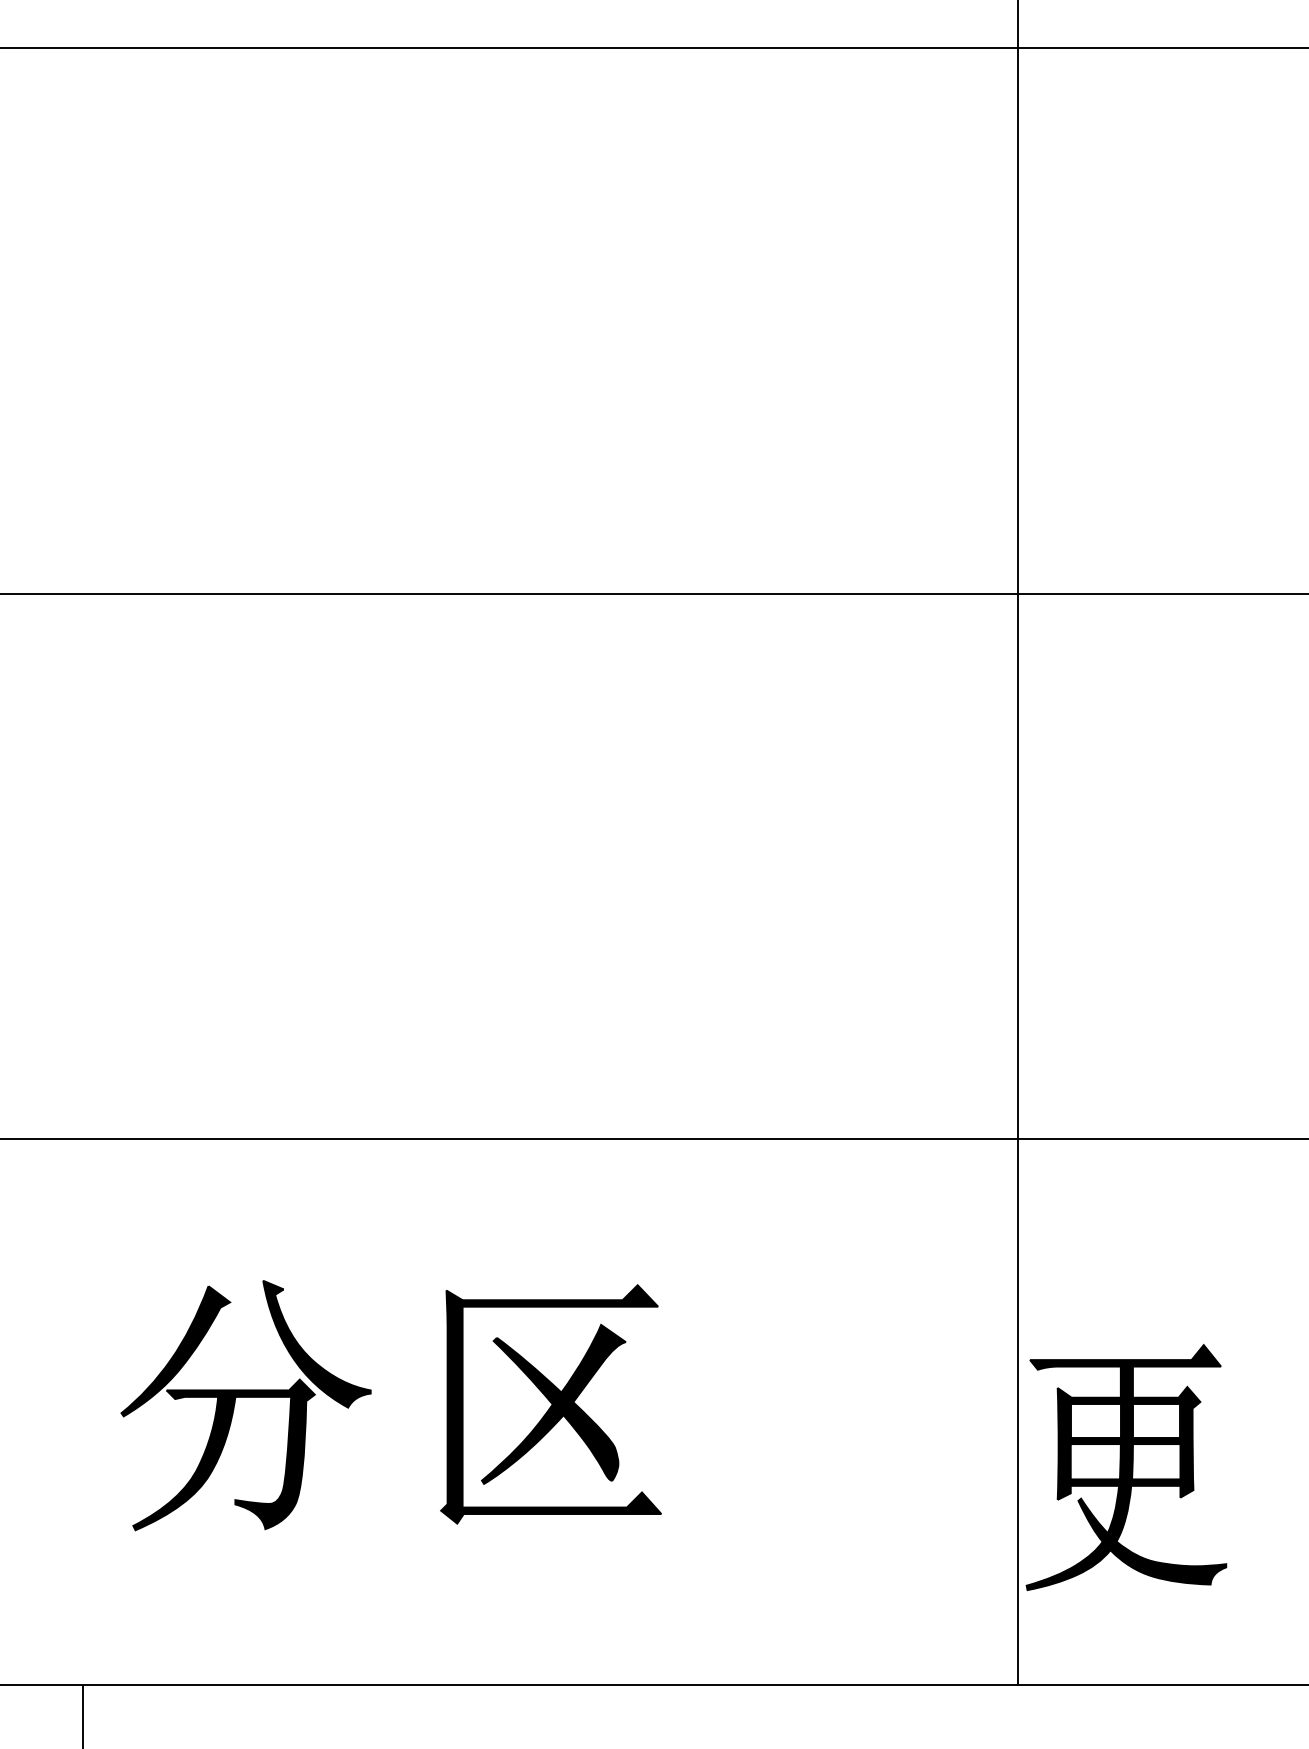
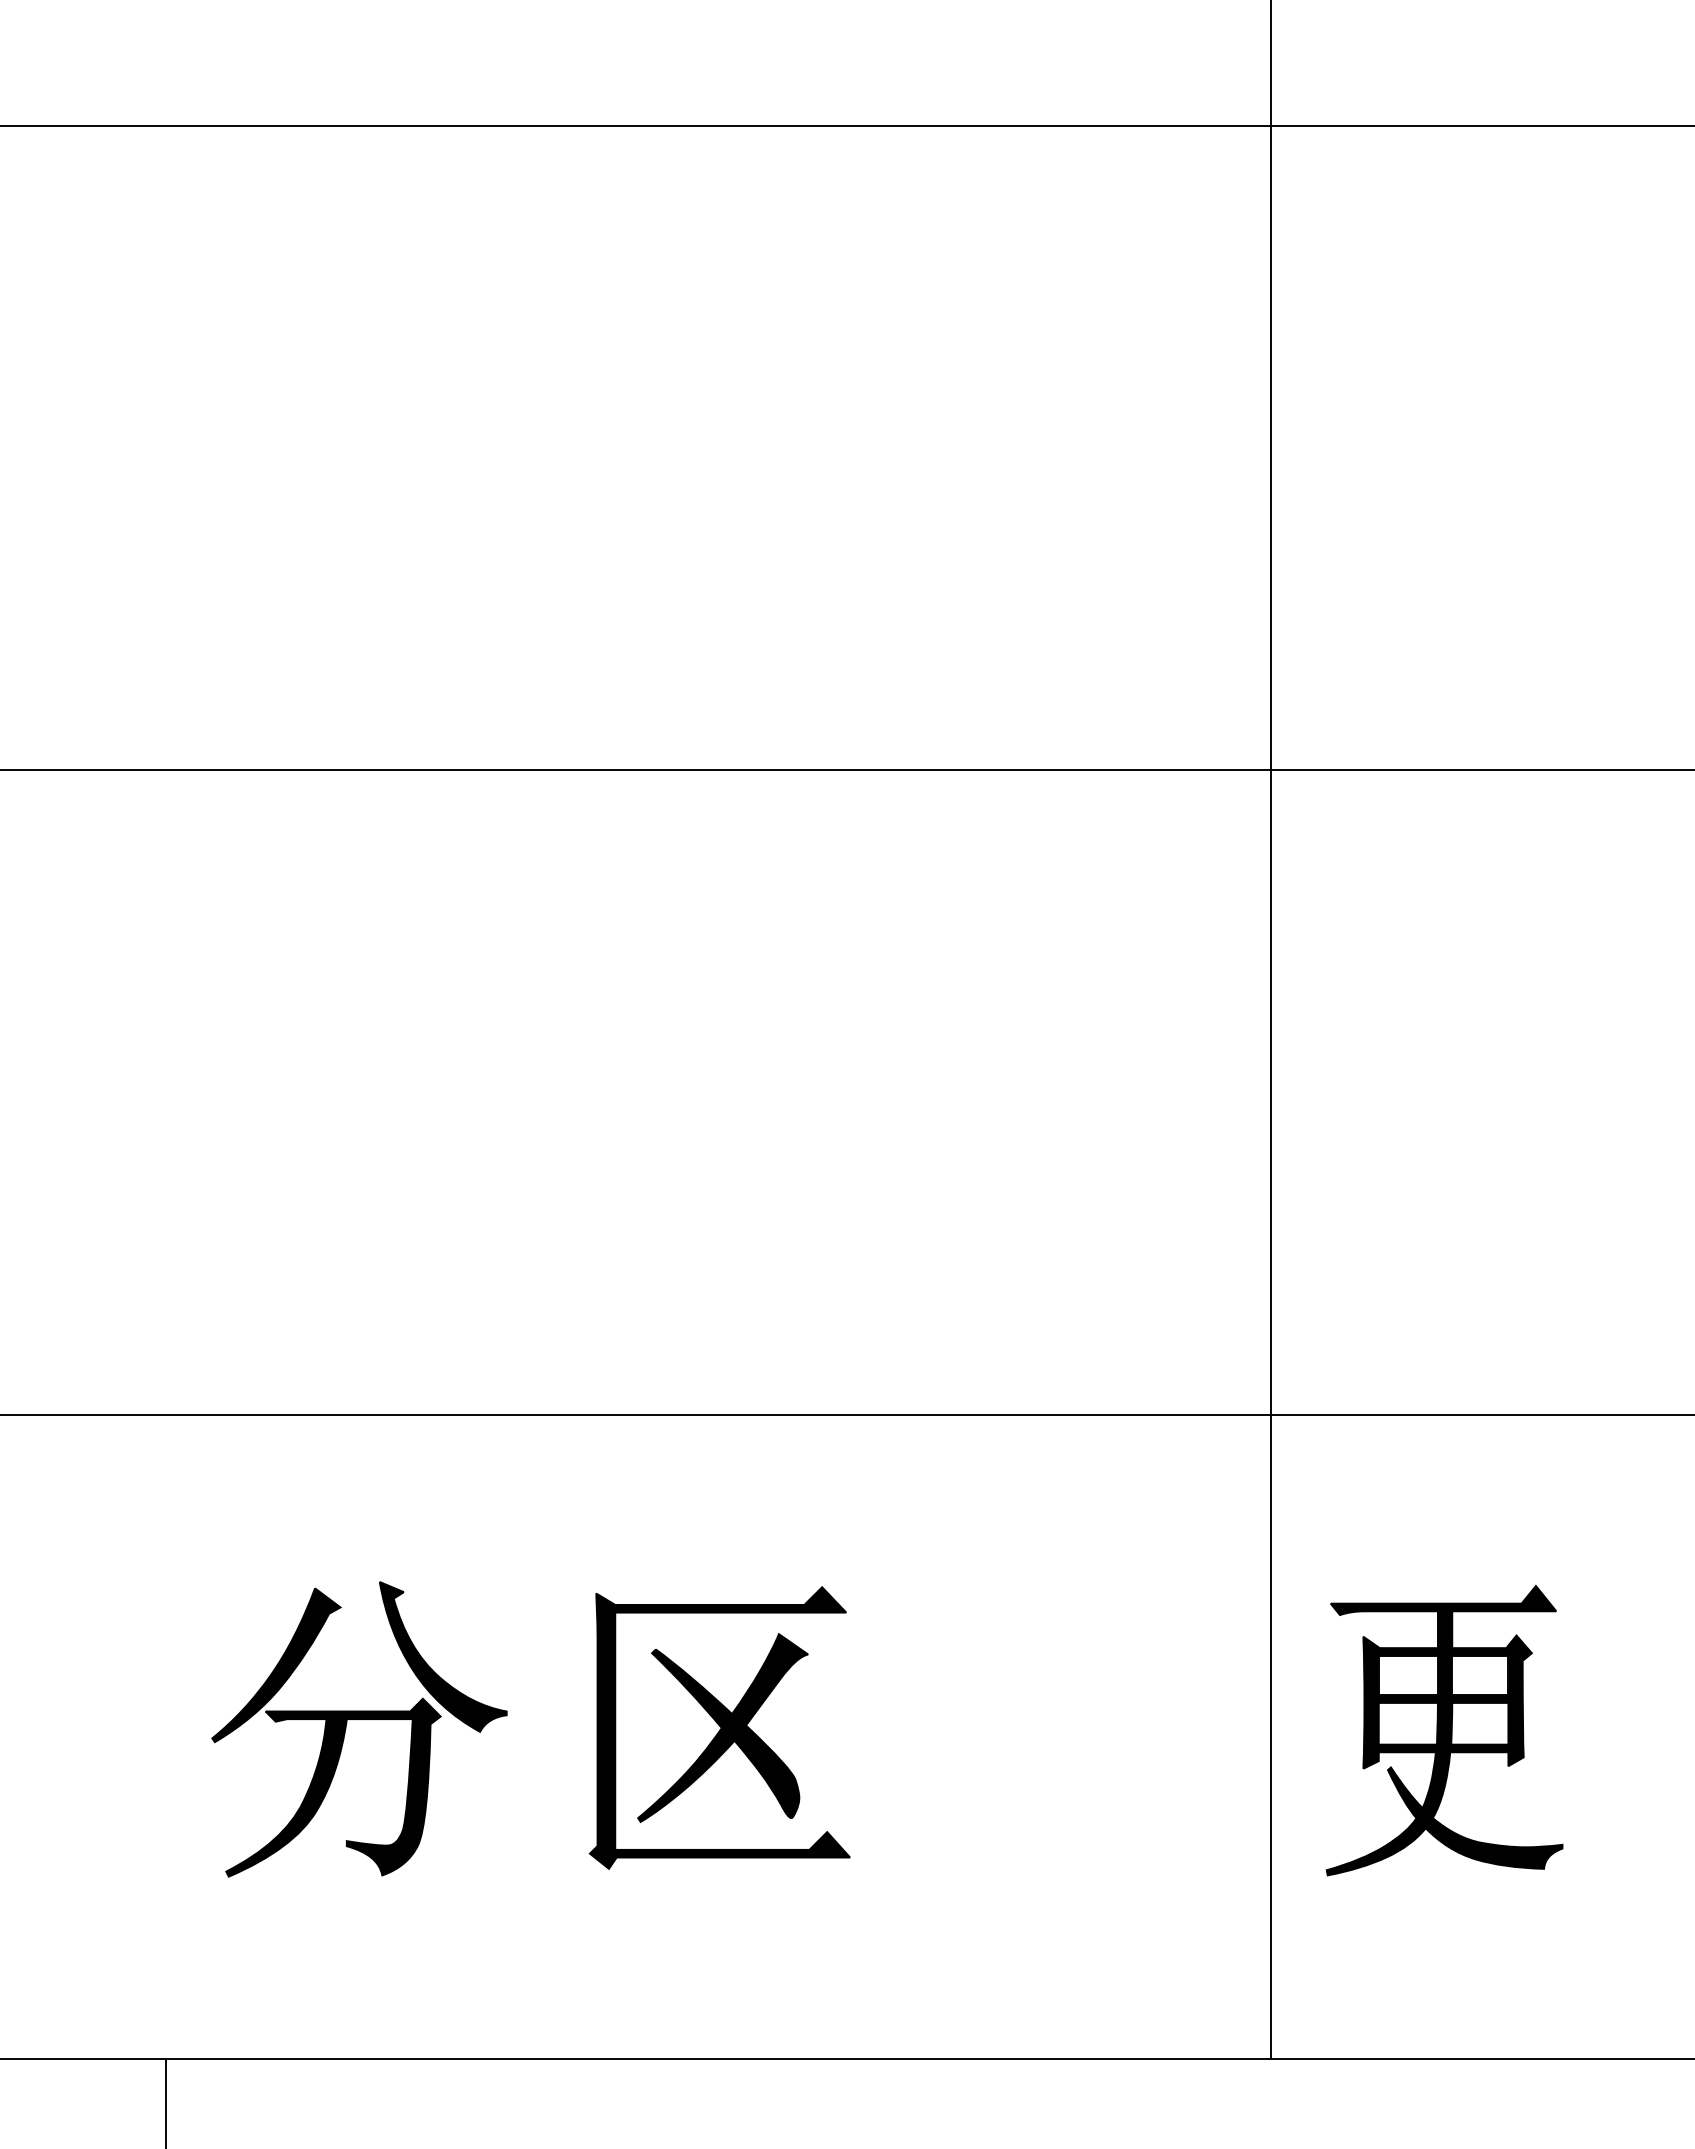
part: (1126, 1467) -> (1444, 1730), moved

